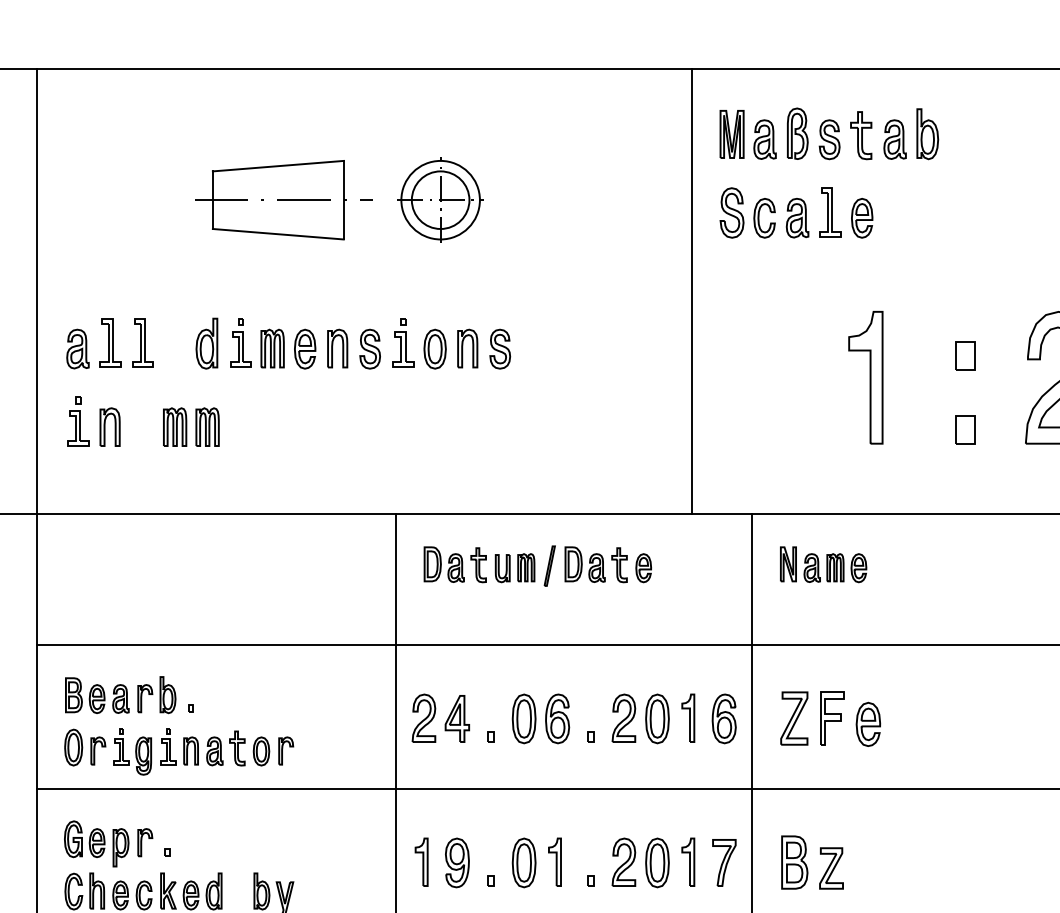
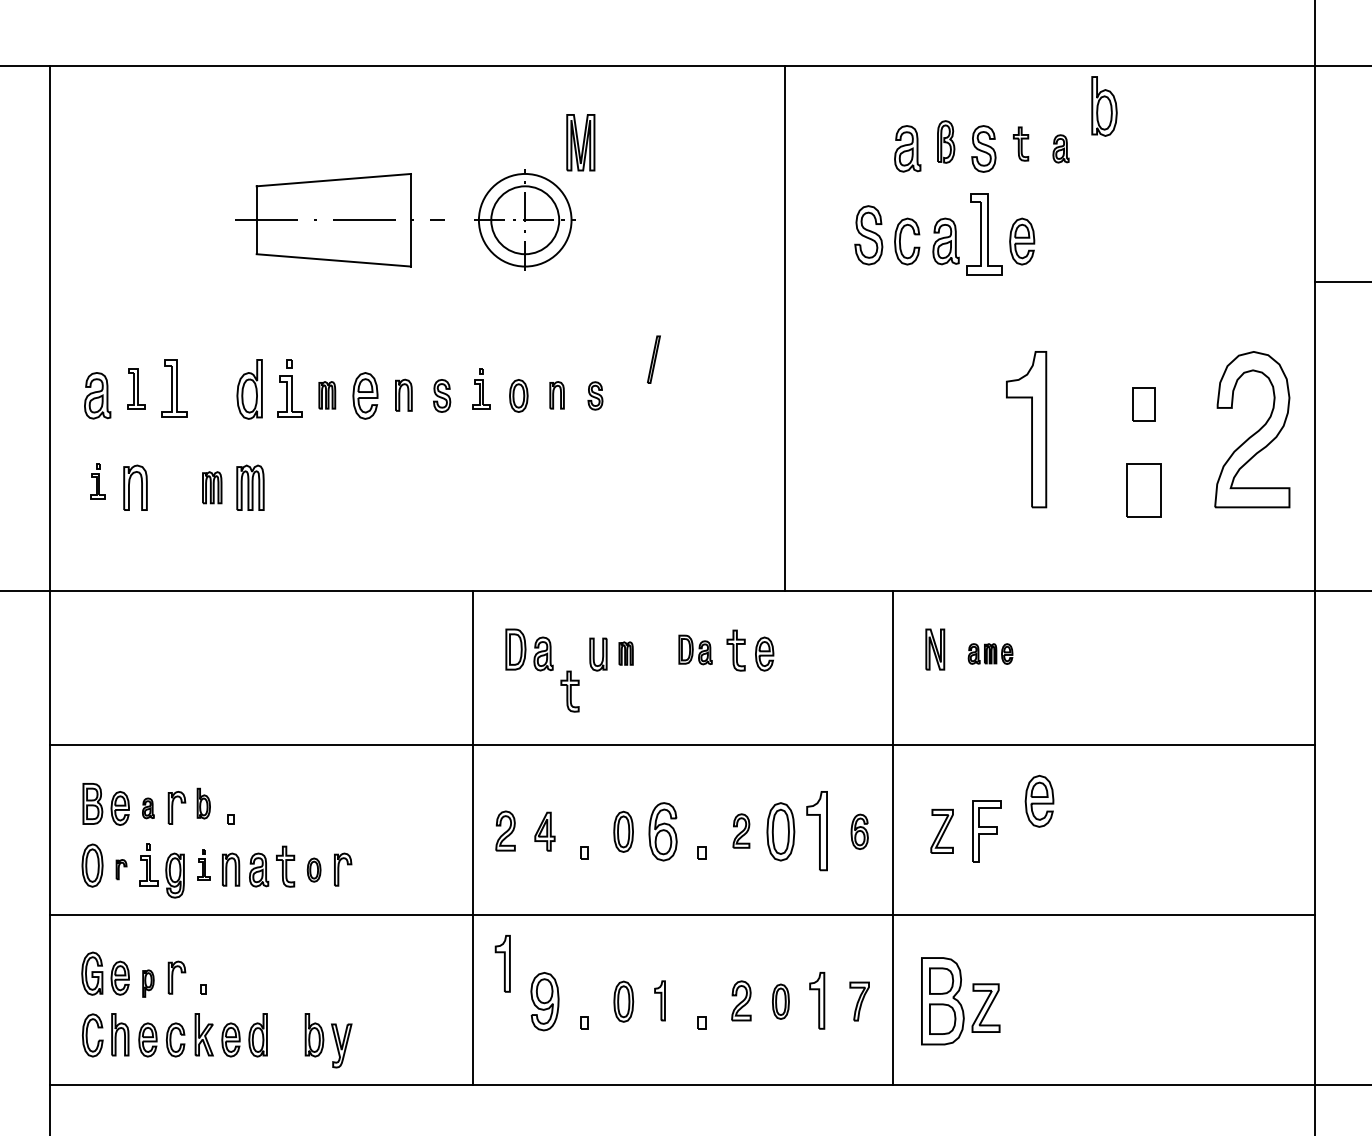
part: (797, 133) -> (945, 141), size x0.7
part: (731, 134) -> (580, 142), moved
part: (927, 134) -> (1104, 106), moved
part: (860, 135) -> (1020, 143), size x0.6
part: (894, 139) -> (1060, 148), size x0.6
part: (830, 212) -> (984, 234), size x1.4
line: (691, 291) -> (784, 327), moved
part: (110, 342) -> (135, 388), size x0.7
part: (403, 342) -> (481, 388), size x0.7
part: (272, 348) -> (327, 395), size x0.6
part: (337, 348) -> (403, 395), size x0.7
part: (369, 348) -> (441, 395), size x0.7
part: (434, 348) -> (518, 395), size x0.7
part: (467, 348) -> (556, 395), size x0.6
part: (500, 348) -> (595, 395), size x0.6
part: (77, 421) -> (97, 481), size x0.6
part: (175, 426) -> (212, 487), size x0.7
part: (965, 429) -> (1143, 490), size x1.6
part: (585, 564) -> (695, 649), size x0.7
part: (478, 565) -> (569, 691), moved
part: (549, 565) -> (653, 359), moved
part: (525, 567) -> (625, 653), size x0.7
part: (835, 567) -> (990, 653), size x0.6
part: (167, 694) -> (203, 803), size x0.7
part: (121, 699) -> (148, 808), size x0.6
part: (423, 717) -> (505, 830), size x0.7
part: (624, 717) -> (741, 830), size x0.6
part: (688, 717) -> (817, 830), size x1.4
part: (456, 718) -> (544, 831), size x0.7
part: (524, 718) -> (623, 831), size x0.7
part: (724, 718) -> (859, 831), size x0.6
part: (793, 718) -> (941, 831), size x0.7
part: (868, 723) -> (1039, 800), moved
part: (167, 746) -> (203, 864), size x0.7
part: (98, 750) -> (121, 869), size x0.6
part: (261, 750) -> (314, 869), size x0.7
part: (121, 847) -> (148, 983), size x0.6
part: (421, 861) -> (502, 963), moved
part: (554, 861) -> (659, 1000), size x0.7
part: (624, 861) -> (741, 1000), size x0.7
part: (794, 861) -> (942, 1000), size x1.4
part: (524, 862) -> (623, 1001), size x0.7
part: (657, 862) -> (780, 1001), size x0.6
part: (724, 862) -> (859, 1001), size x0.7

